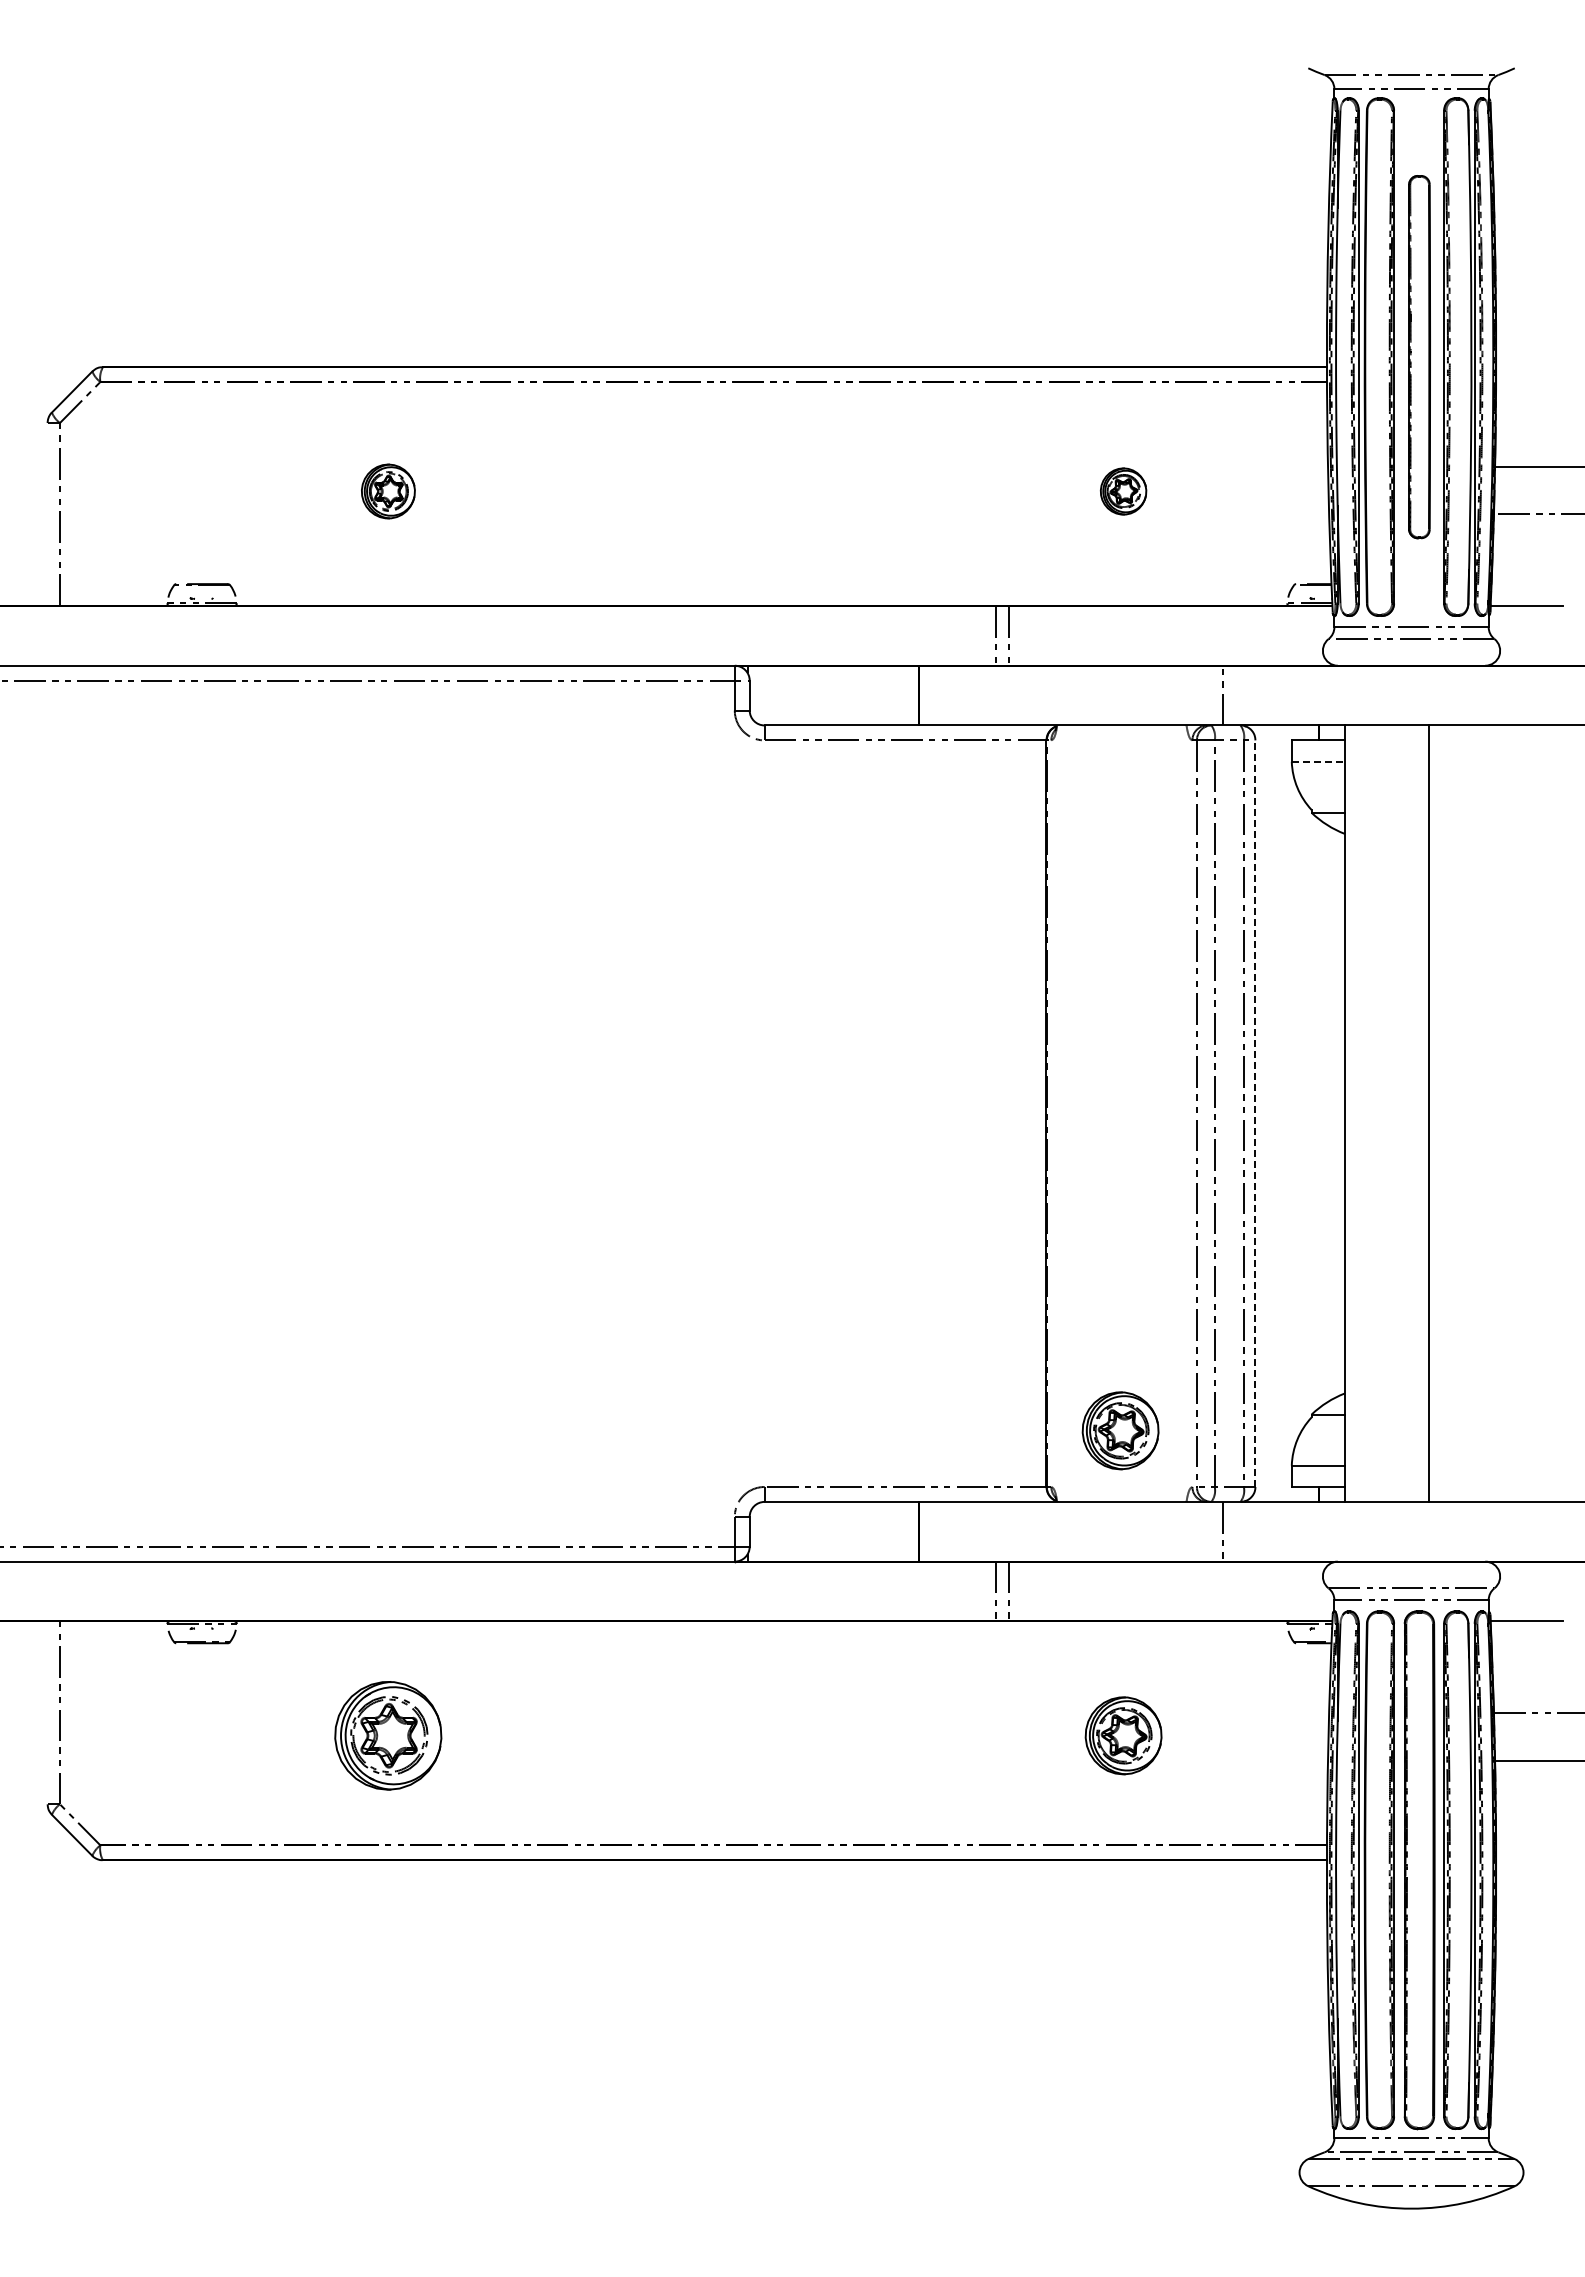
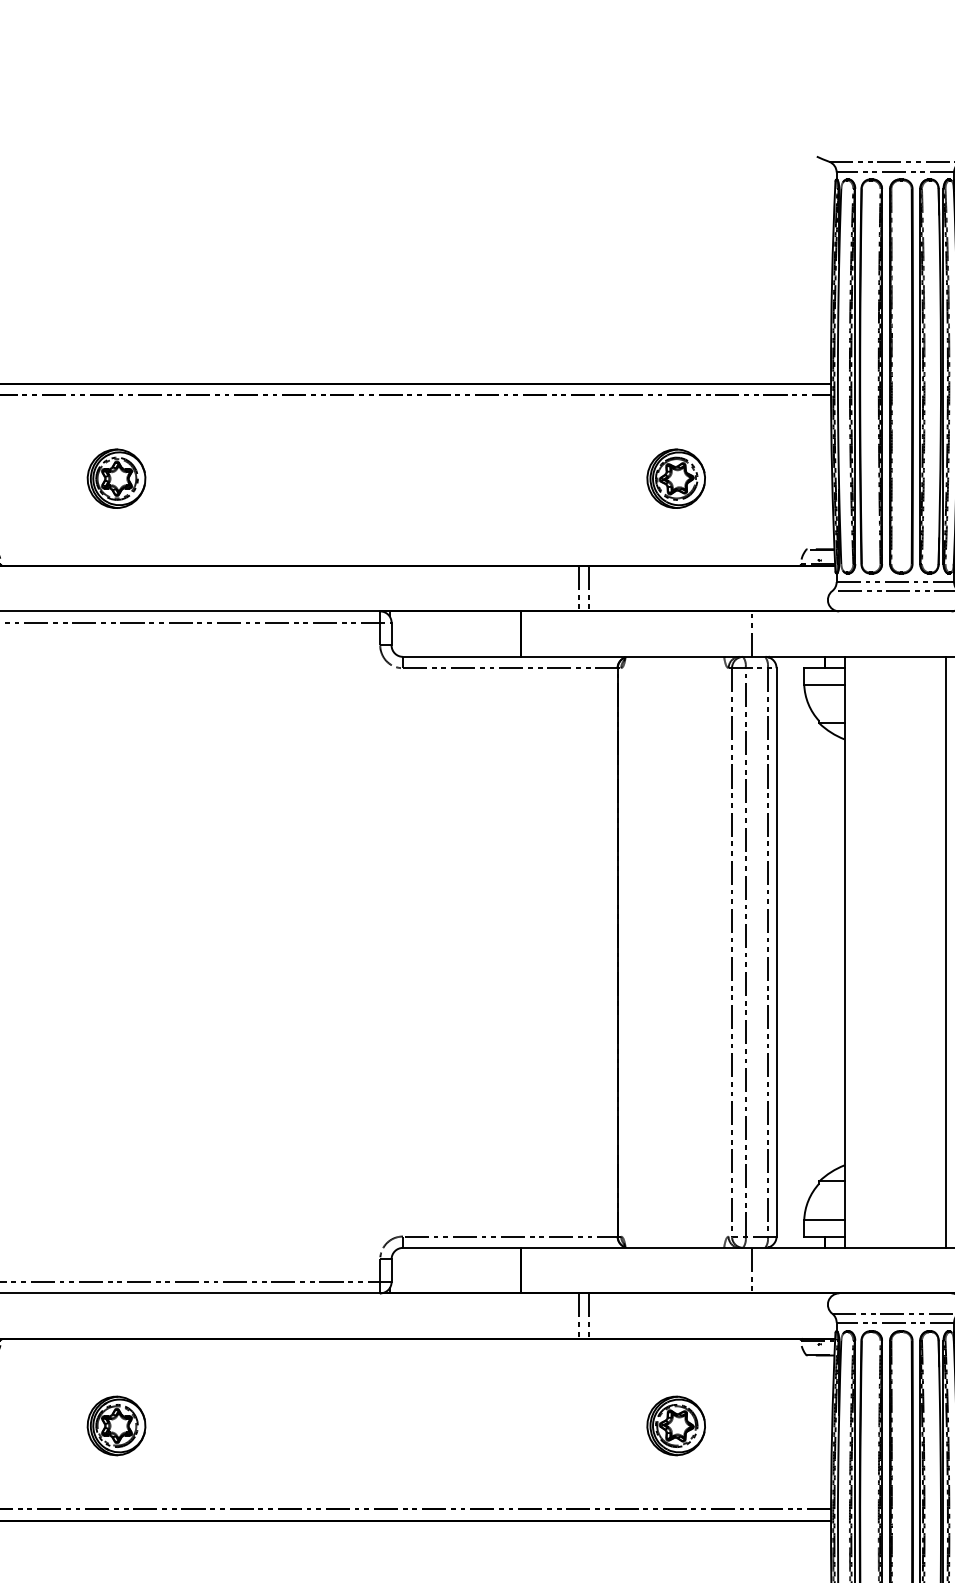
part: (1419, 356) -> (901, 376), size x1.43
part: (388, 491) -> (116, 478), size x1.43
part: (1123, 491) -> (676, 478), size x1.67
line: (1318, 761) -> (824, 684), dashed -> solid
line: (1255, 1113) -> (776, 952), dashed -> solid
line: (1429, 1113) -> (946, 952), moved
part: (1120, 1430) -> (673, 1193), removed
part: (388, 1735) -> (116, 1425), size x0.71

